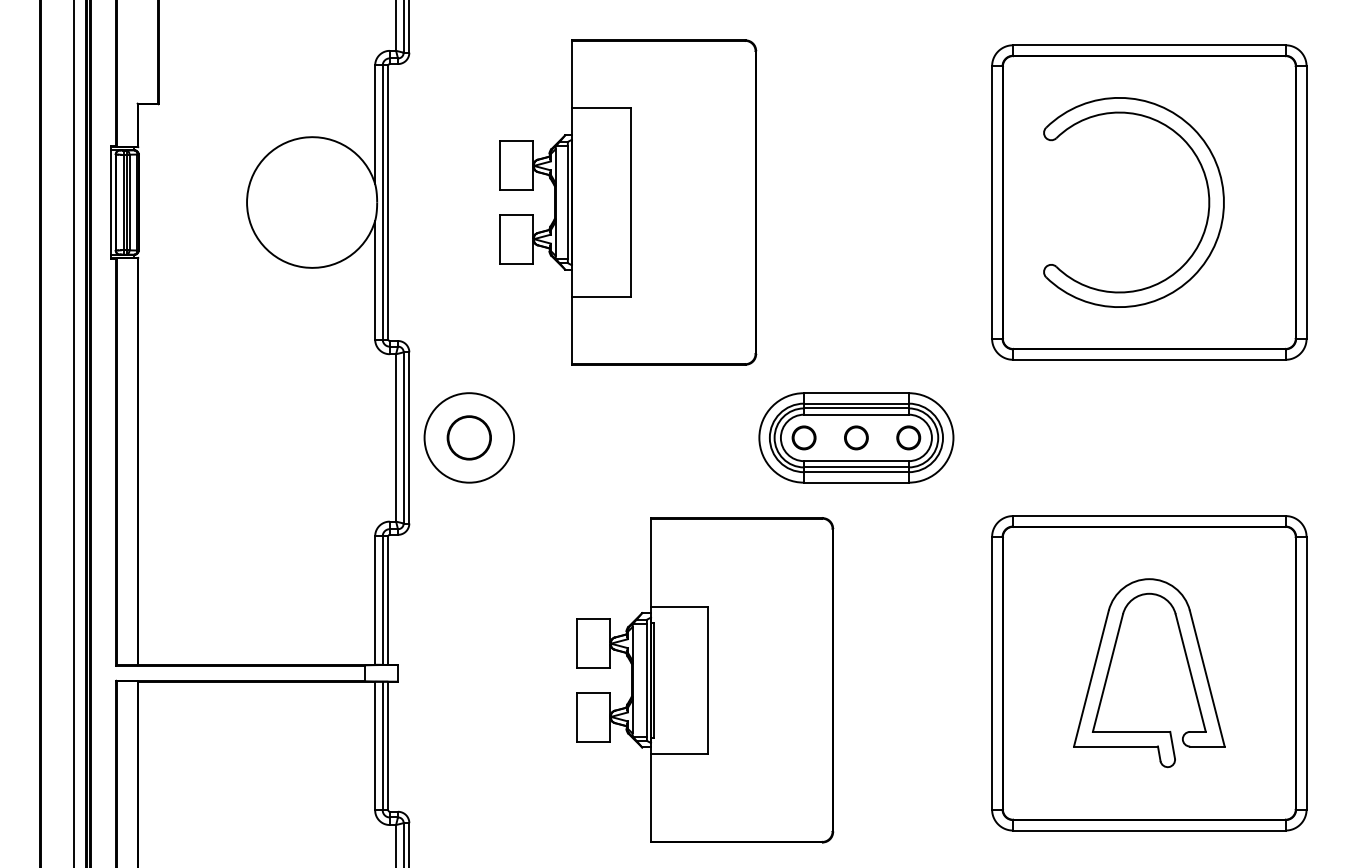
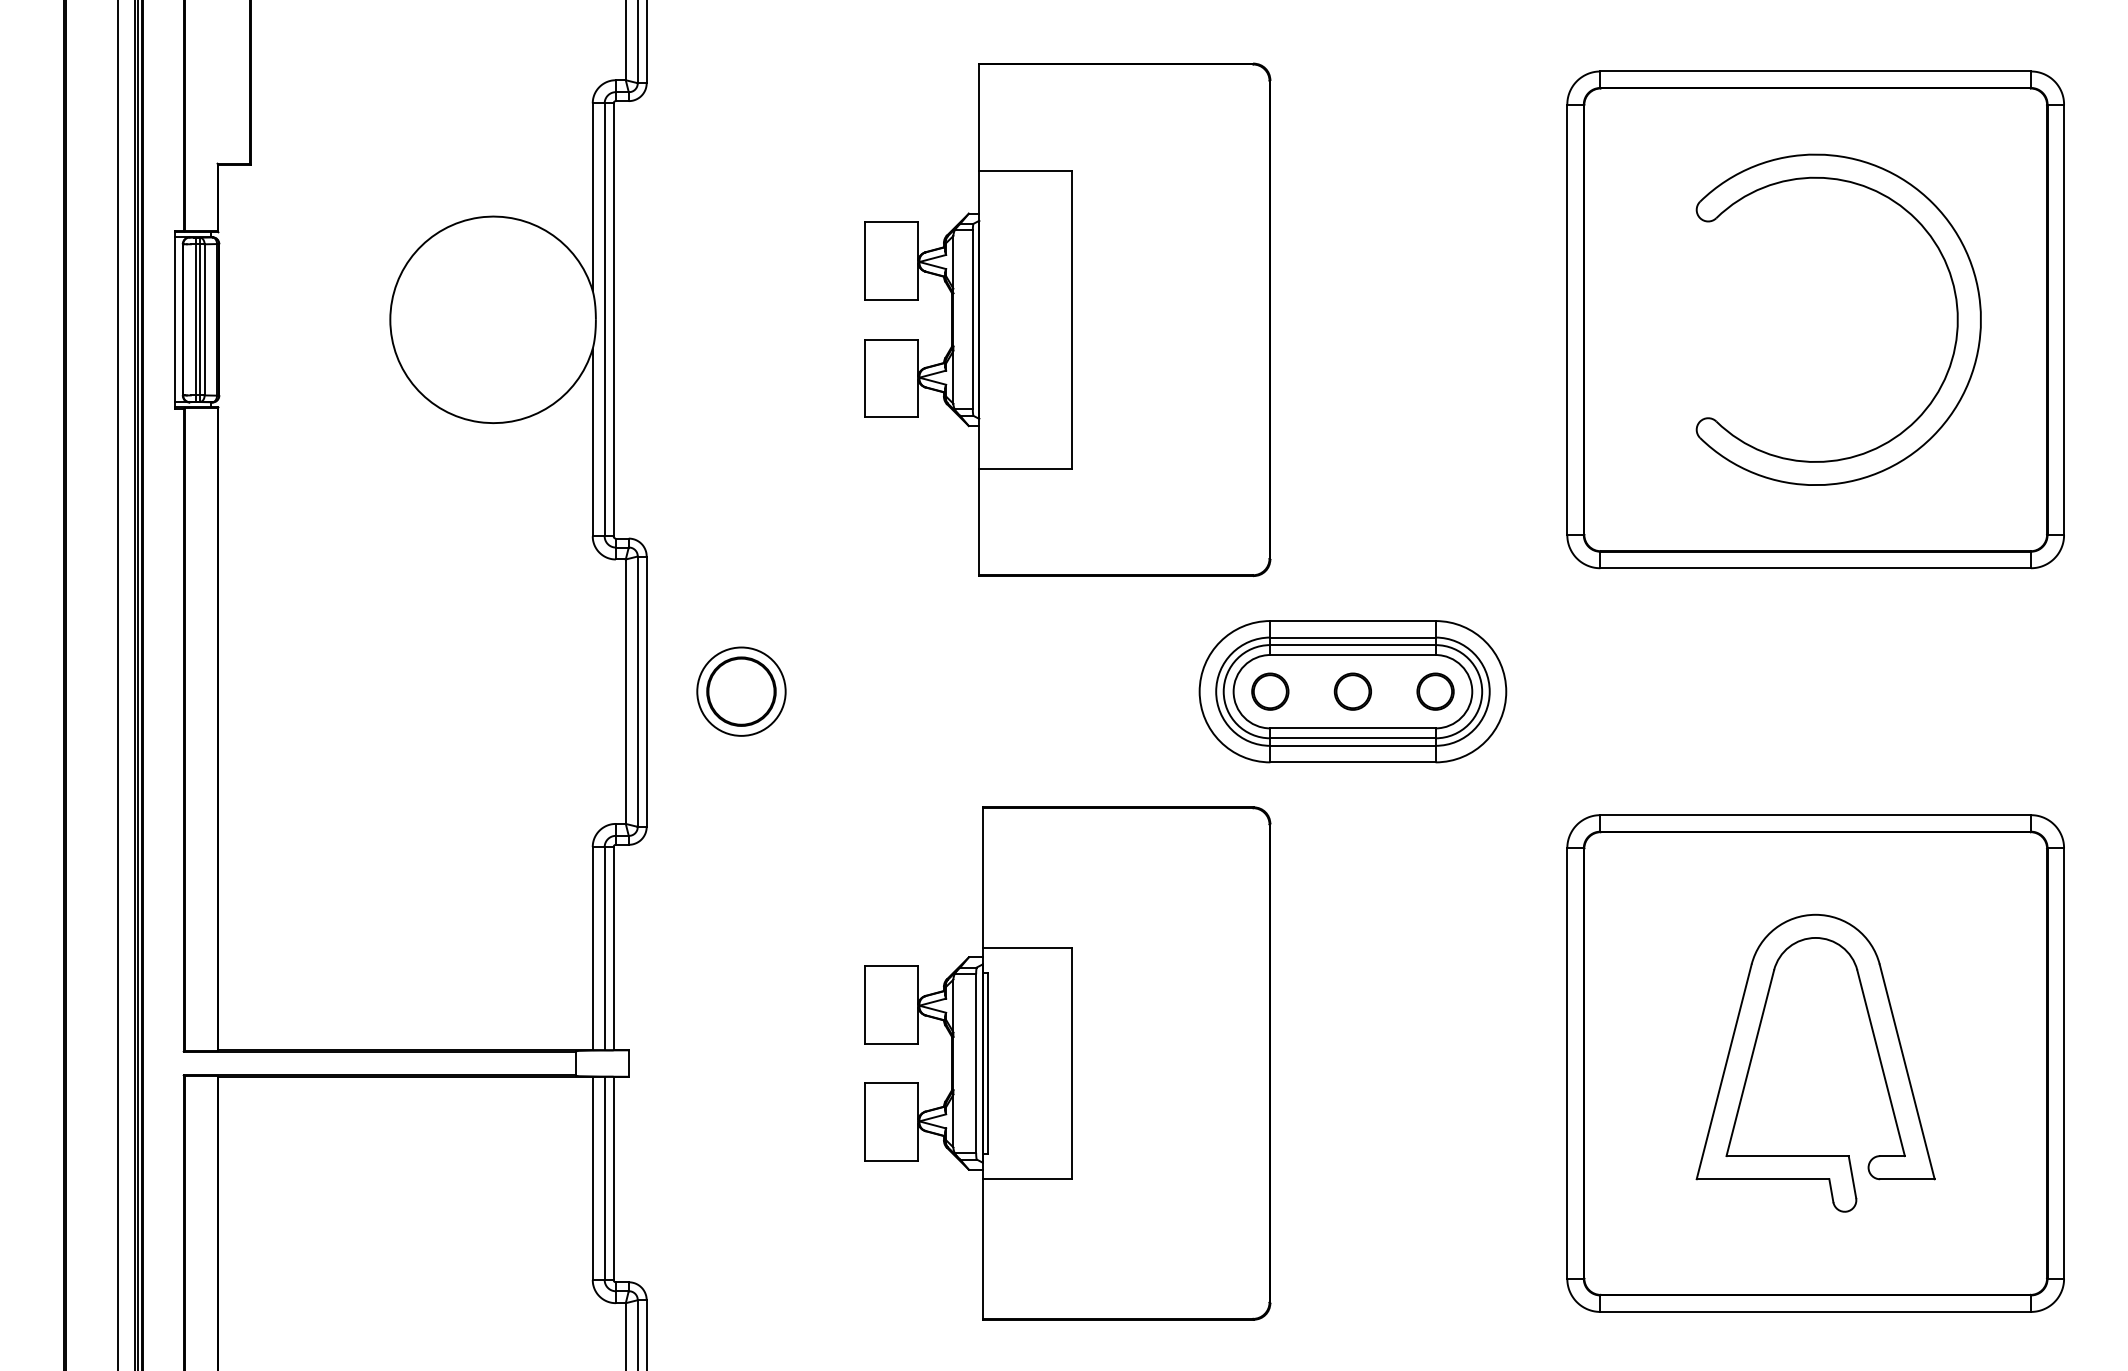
part: (1207, 193) -> (1954, 305), moved
part: (628, 202) -> (1068, 319), moved
circle: (469, 437) -> (741, 691), size x0.62
part: (705, 680) -> (1068, 1063), moved

